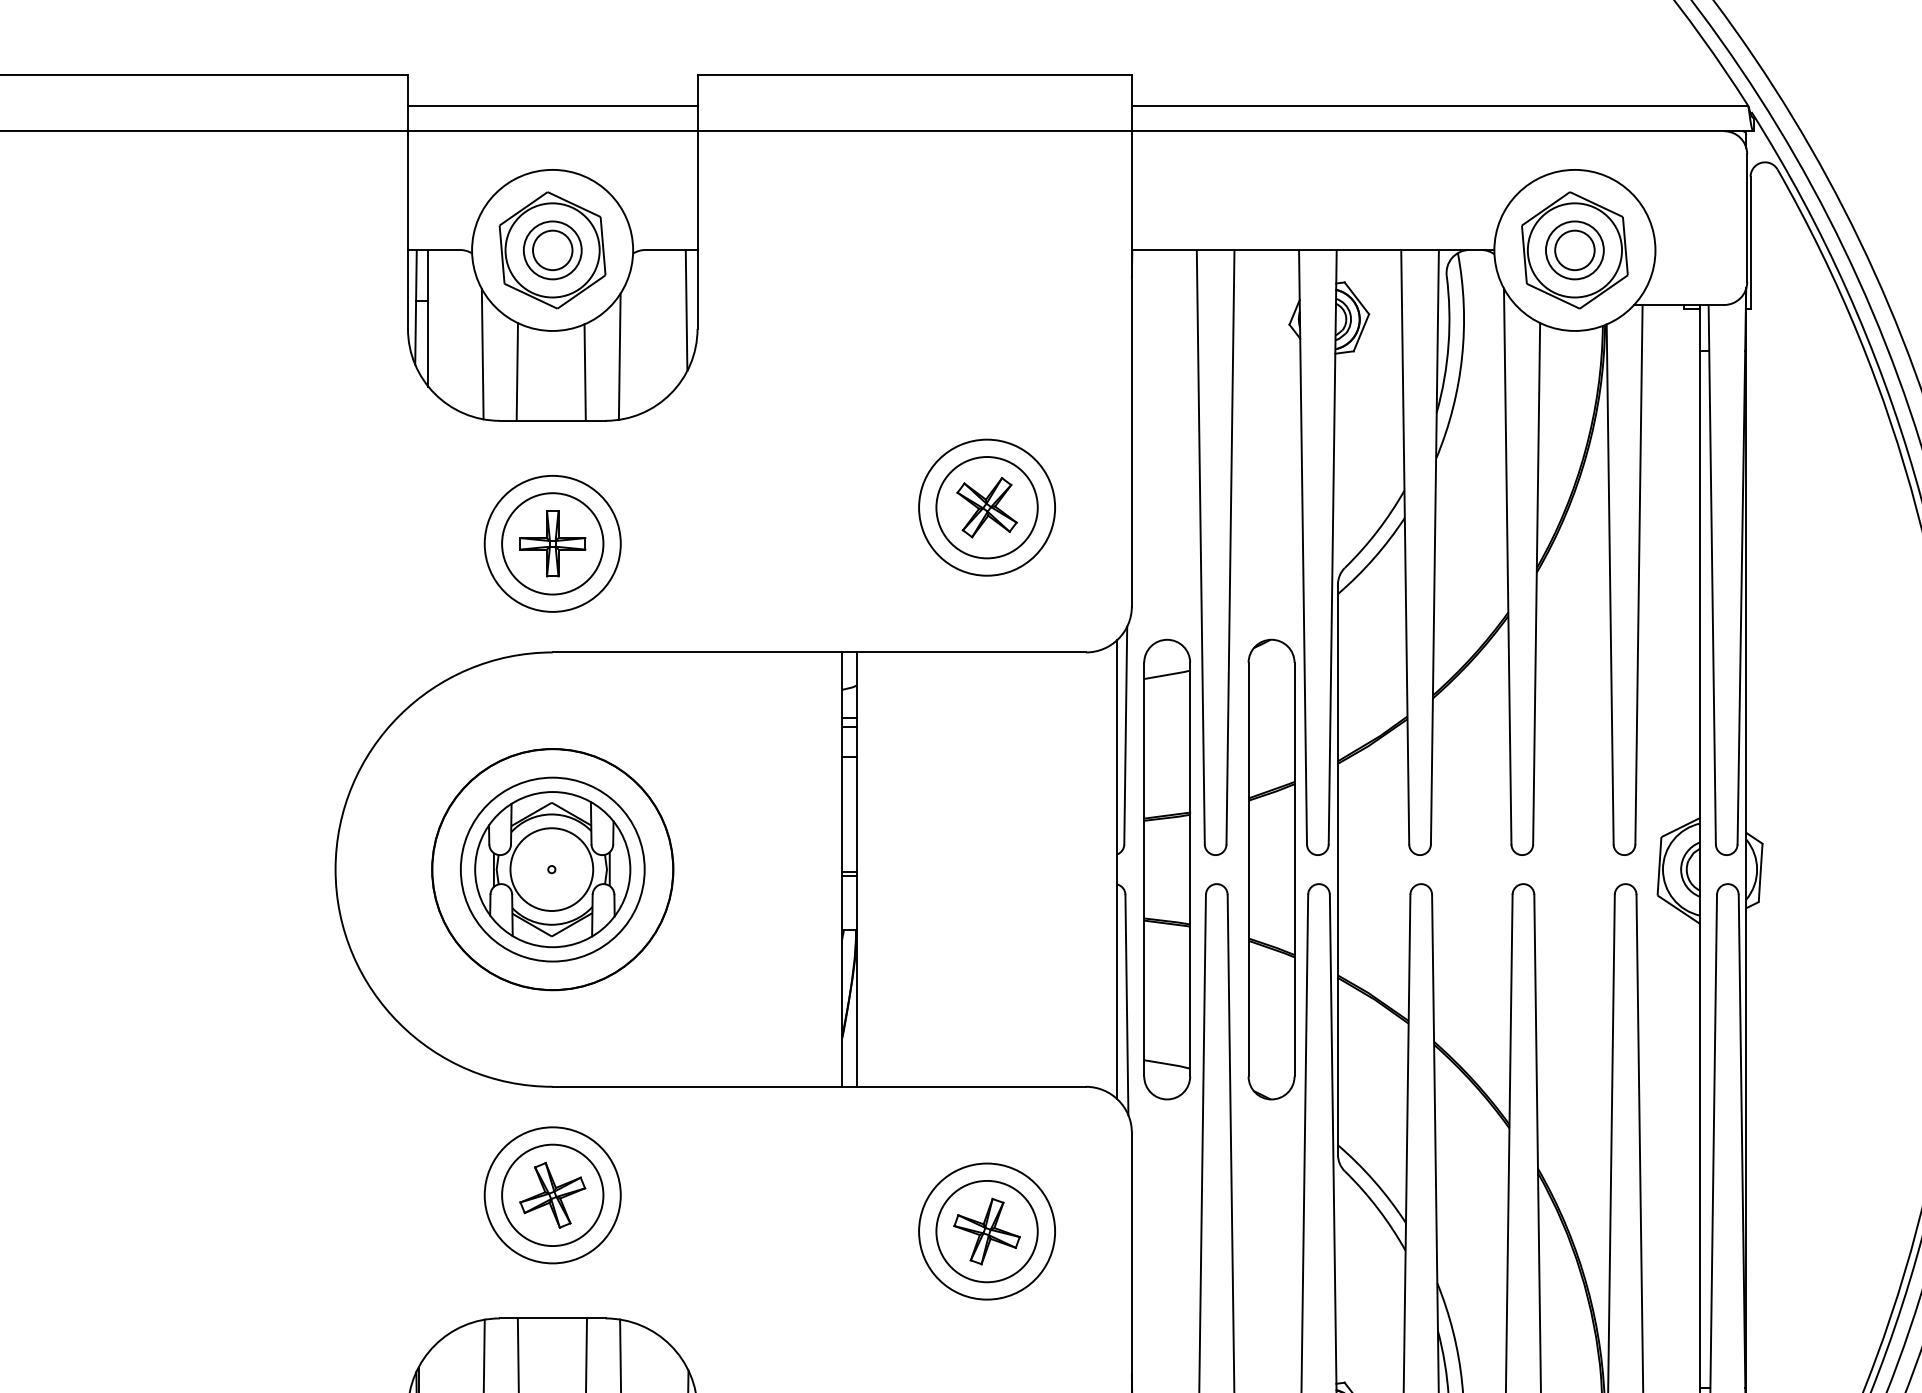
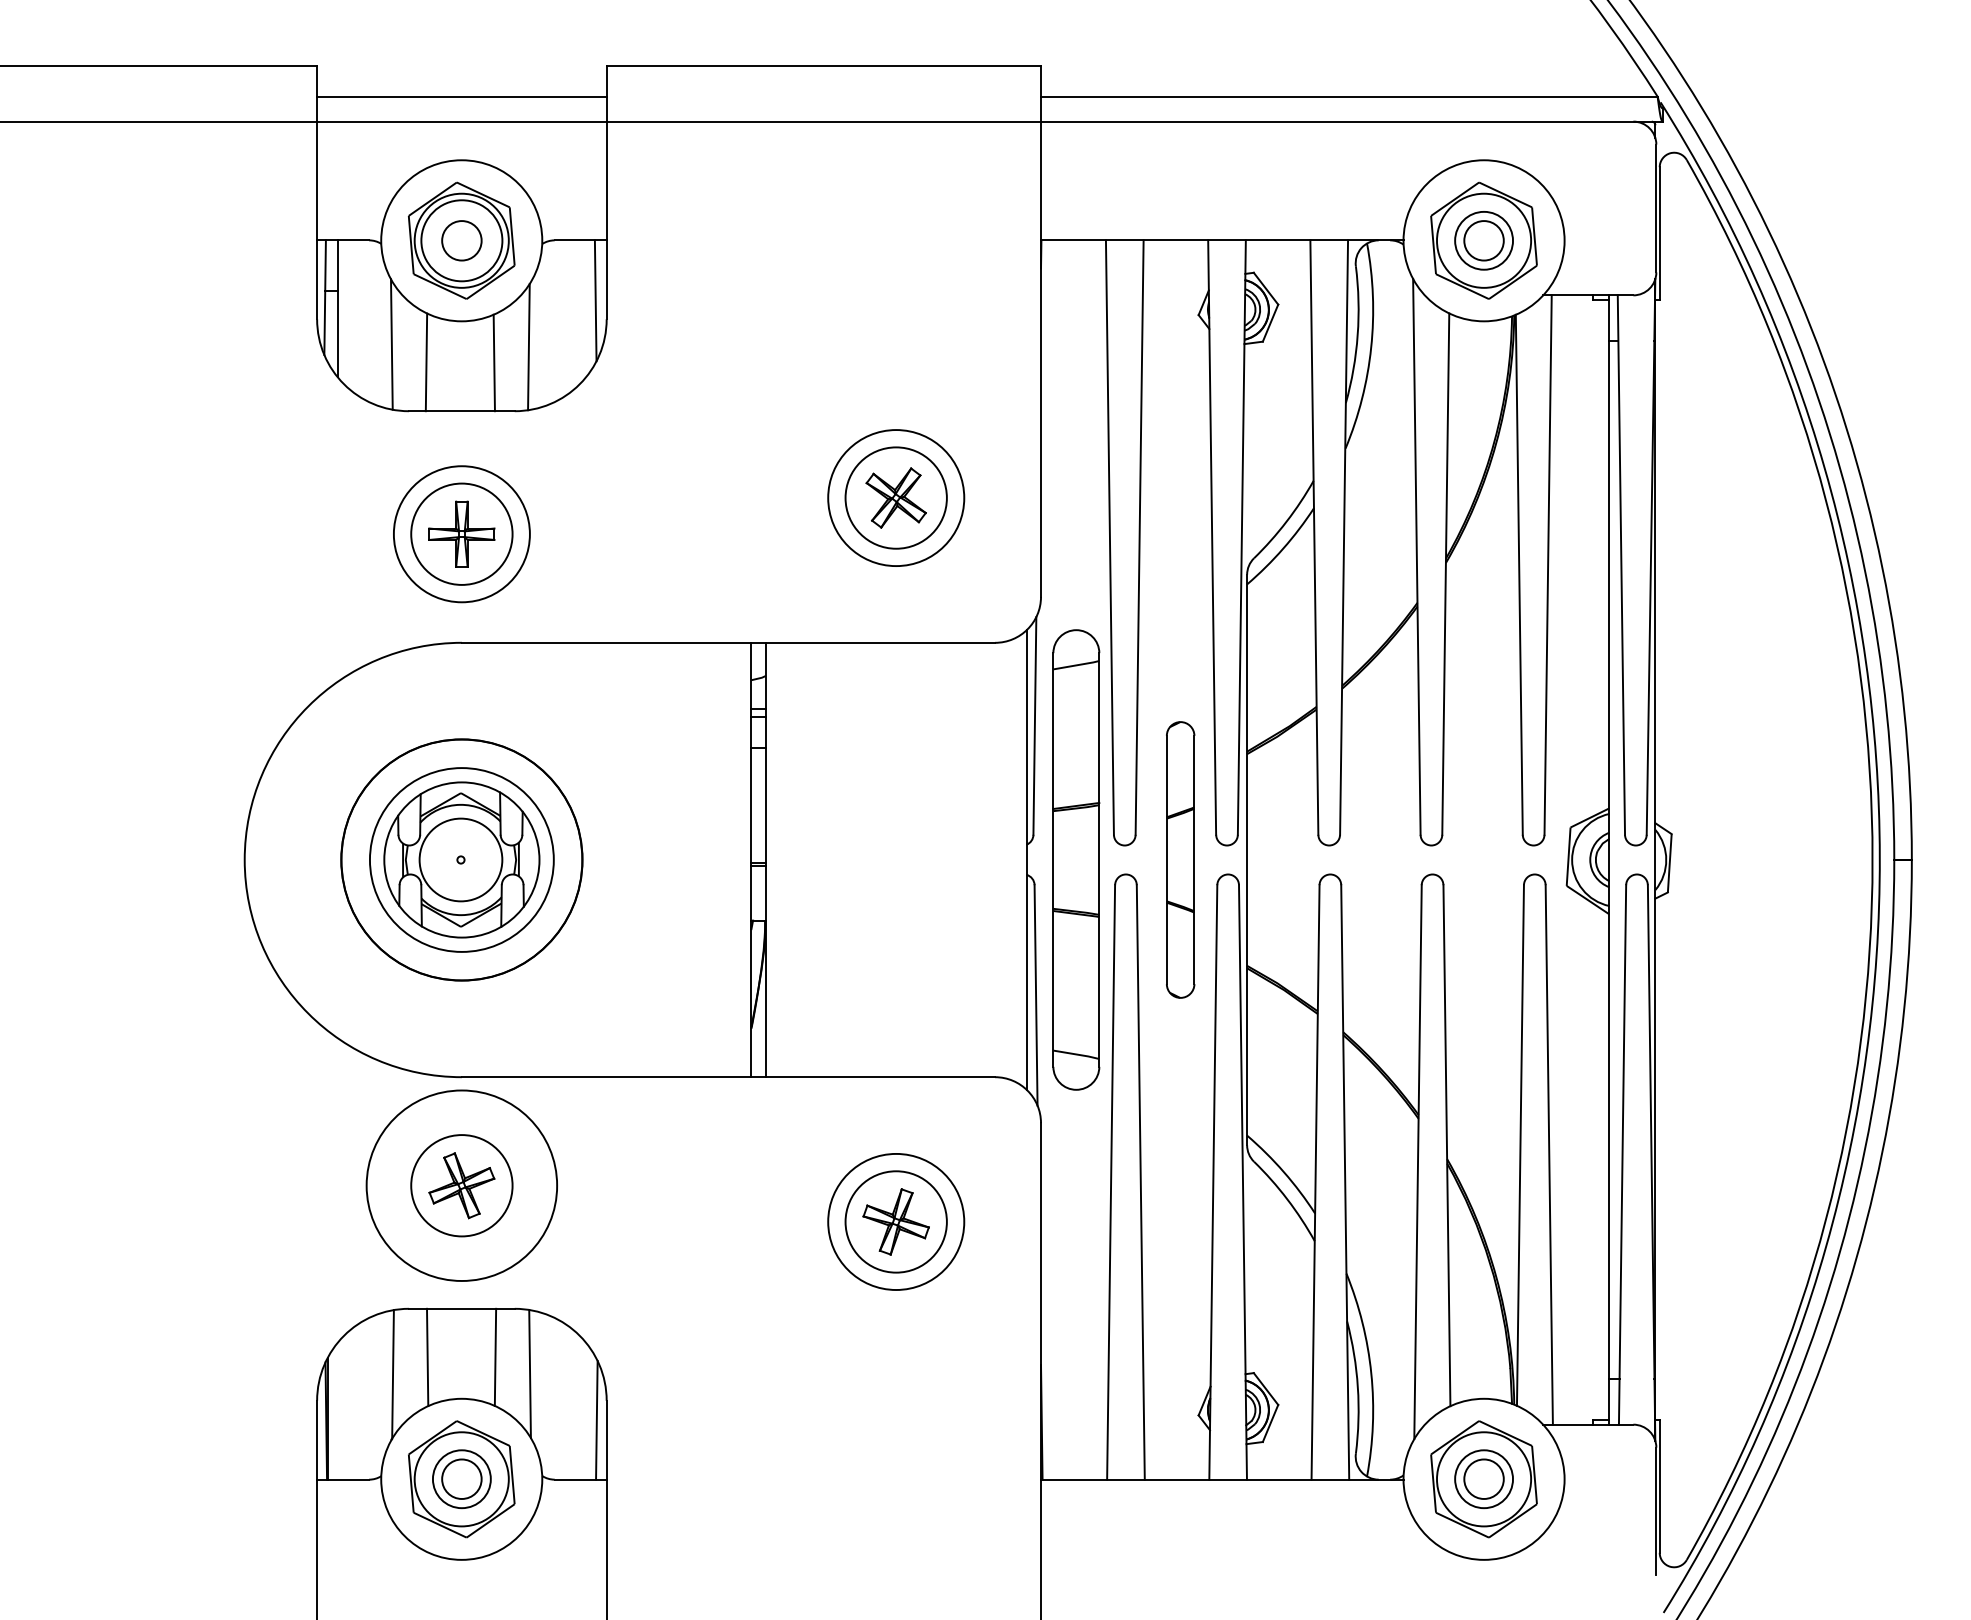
circle: (552, 250) -> (461, 240), size x1.4
part: (1271, 869) -> (1180, 859), size x0.6
circle: (552, 1195) -> (461, 1185), size x1.4

